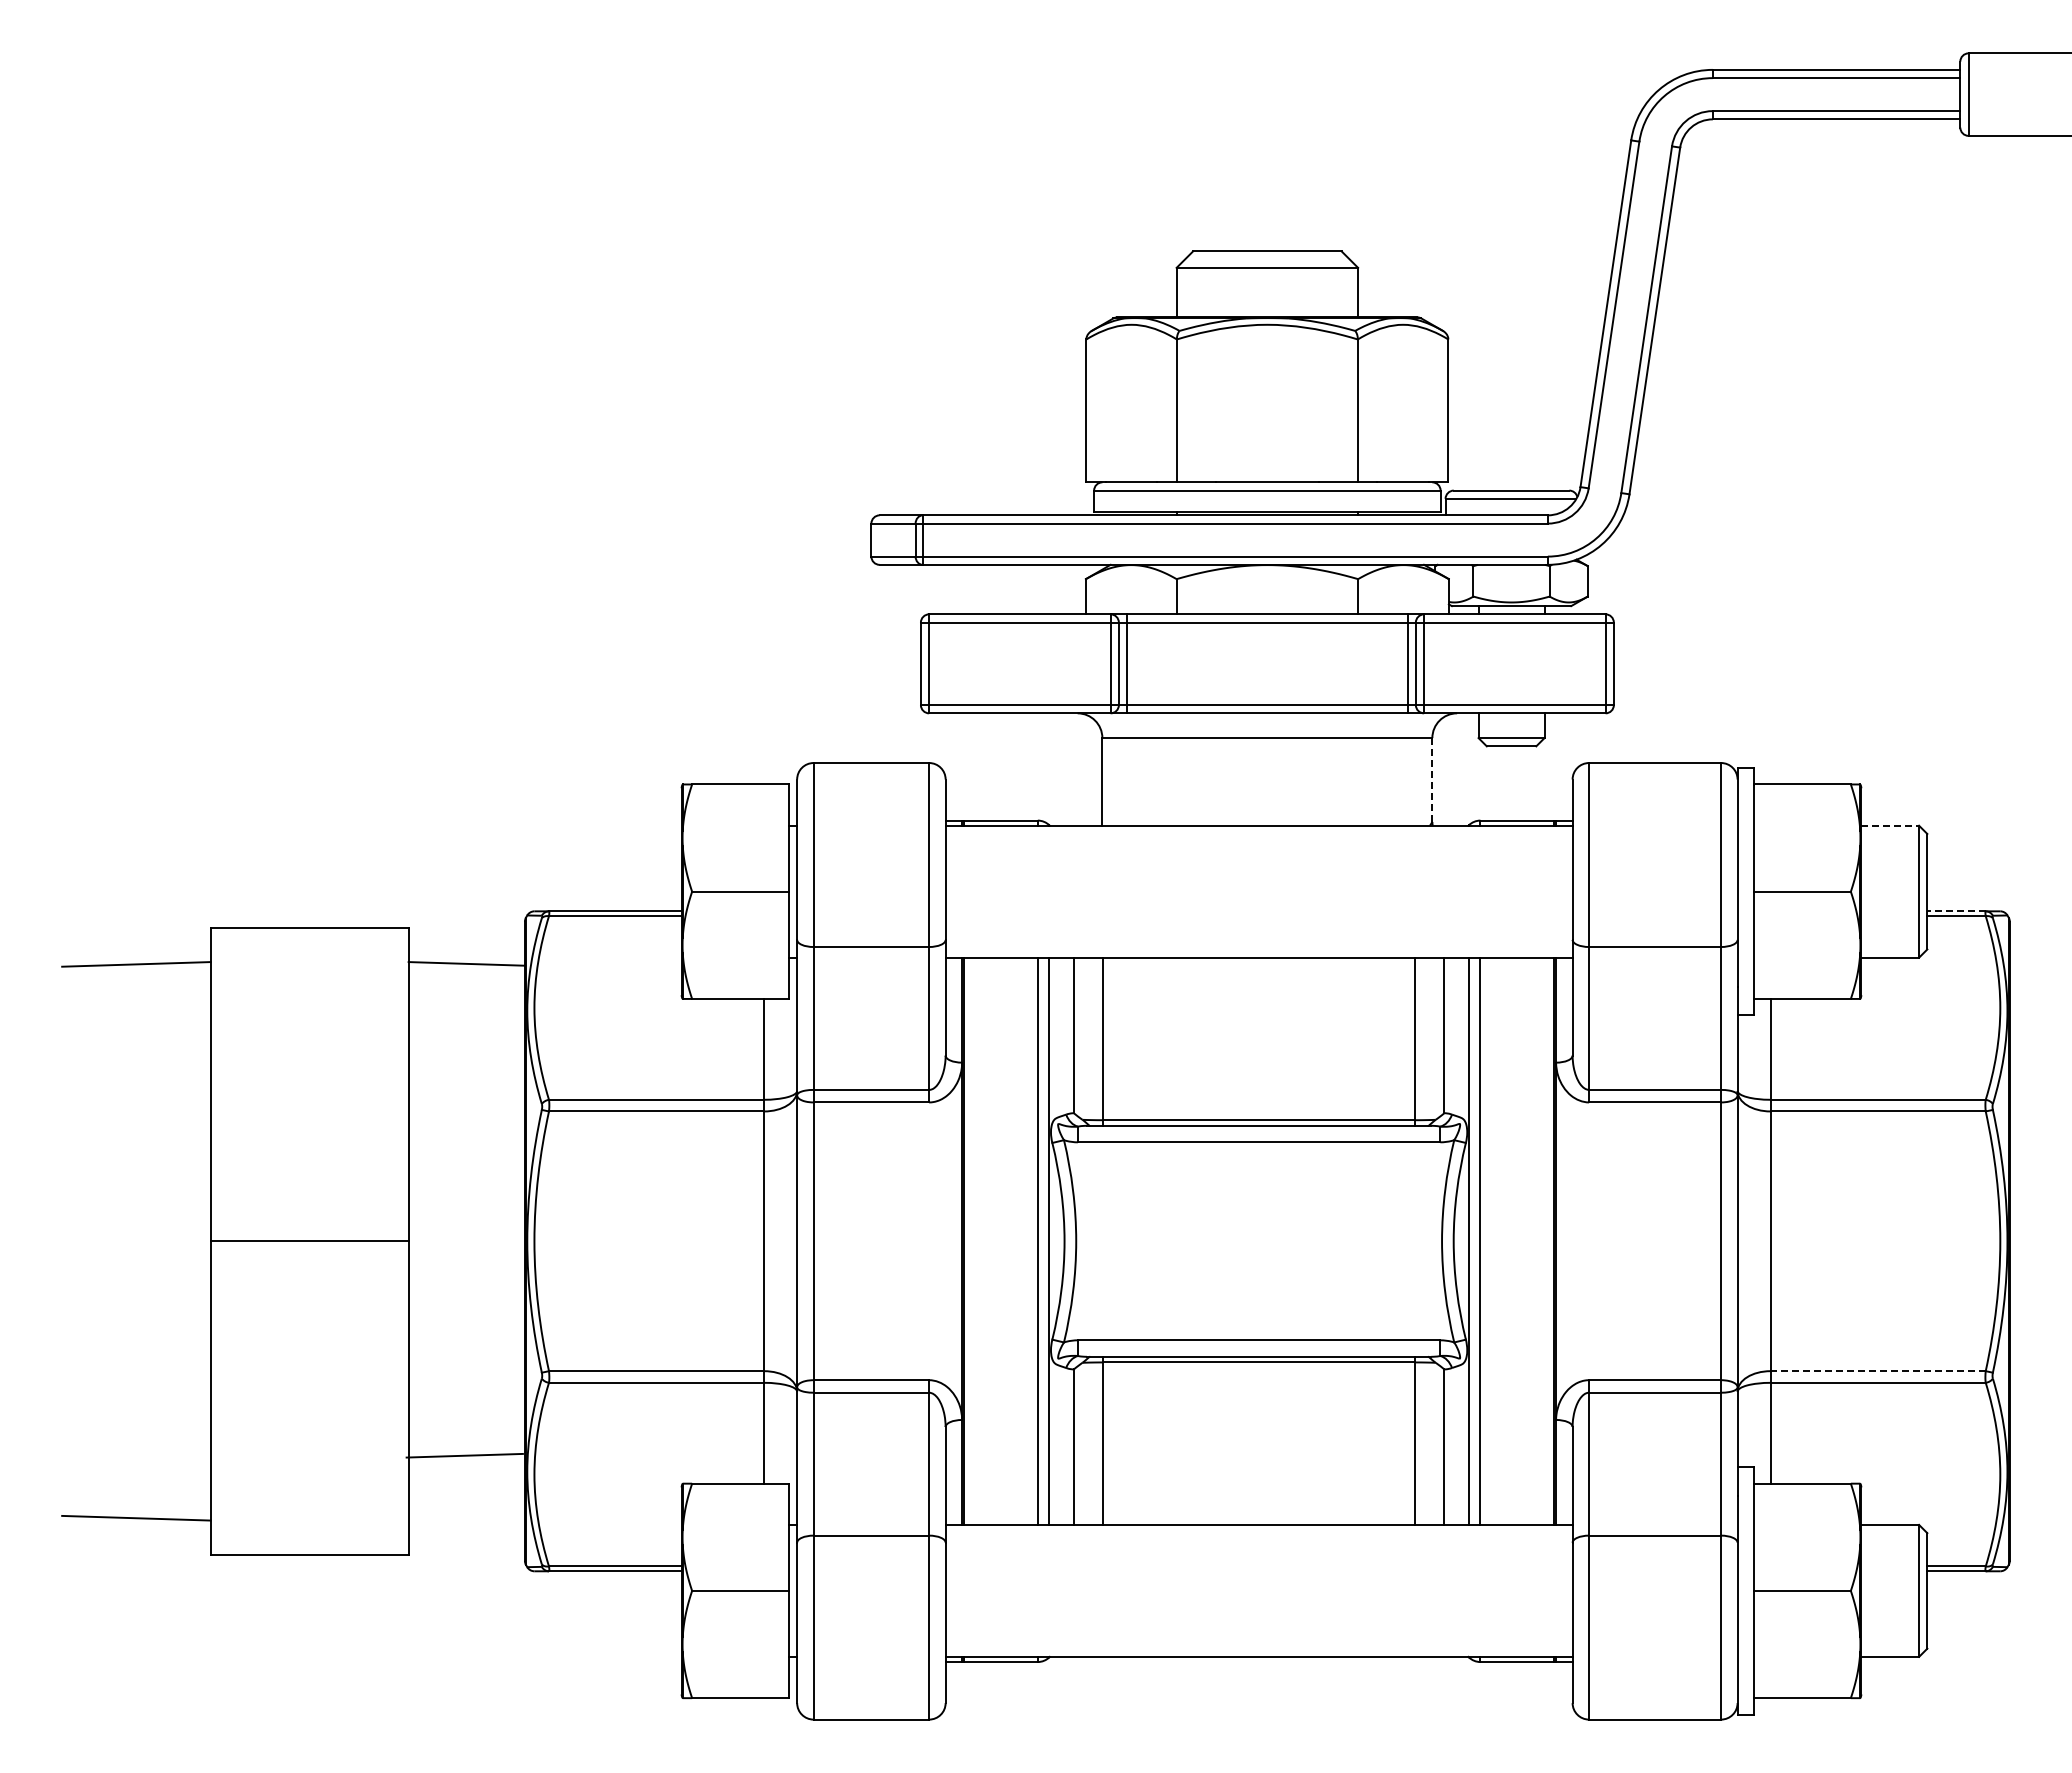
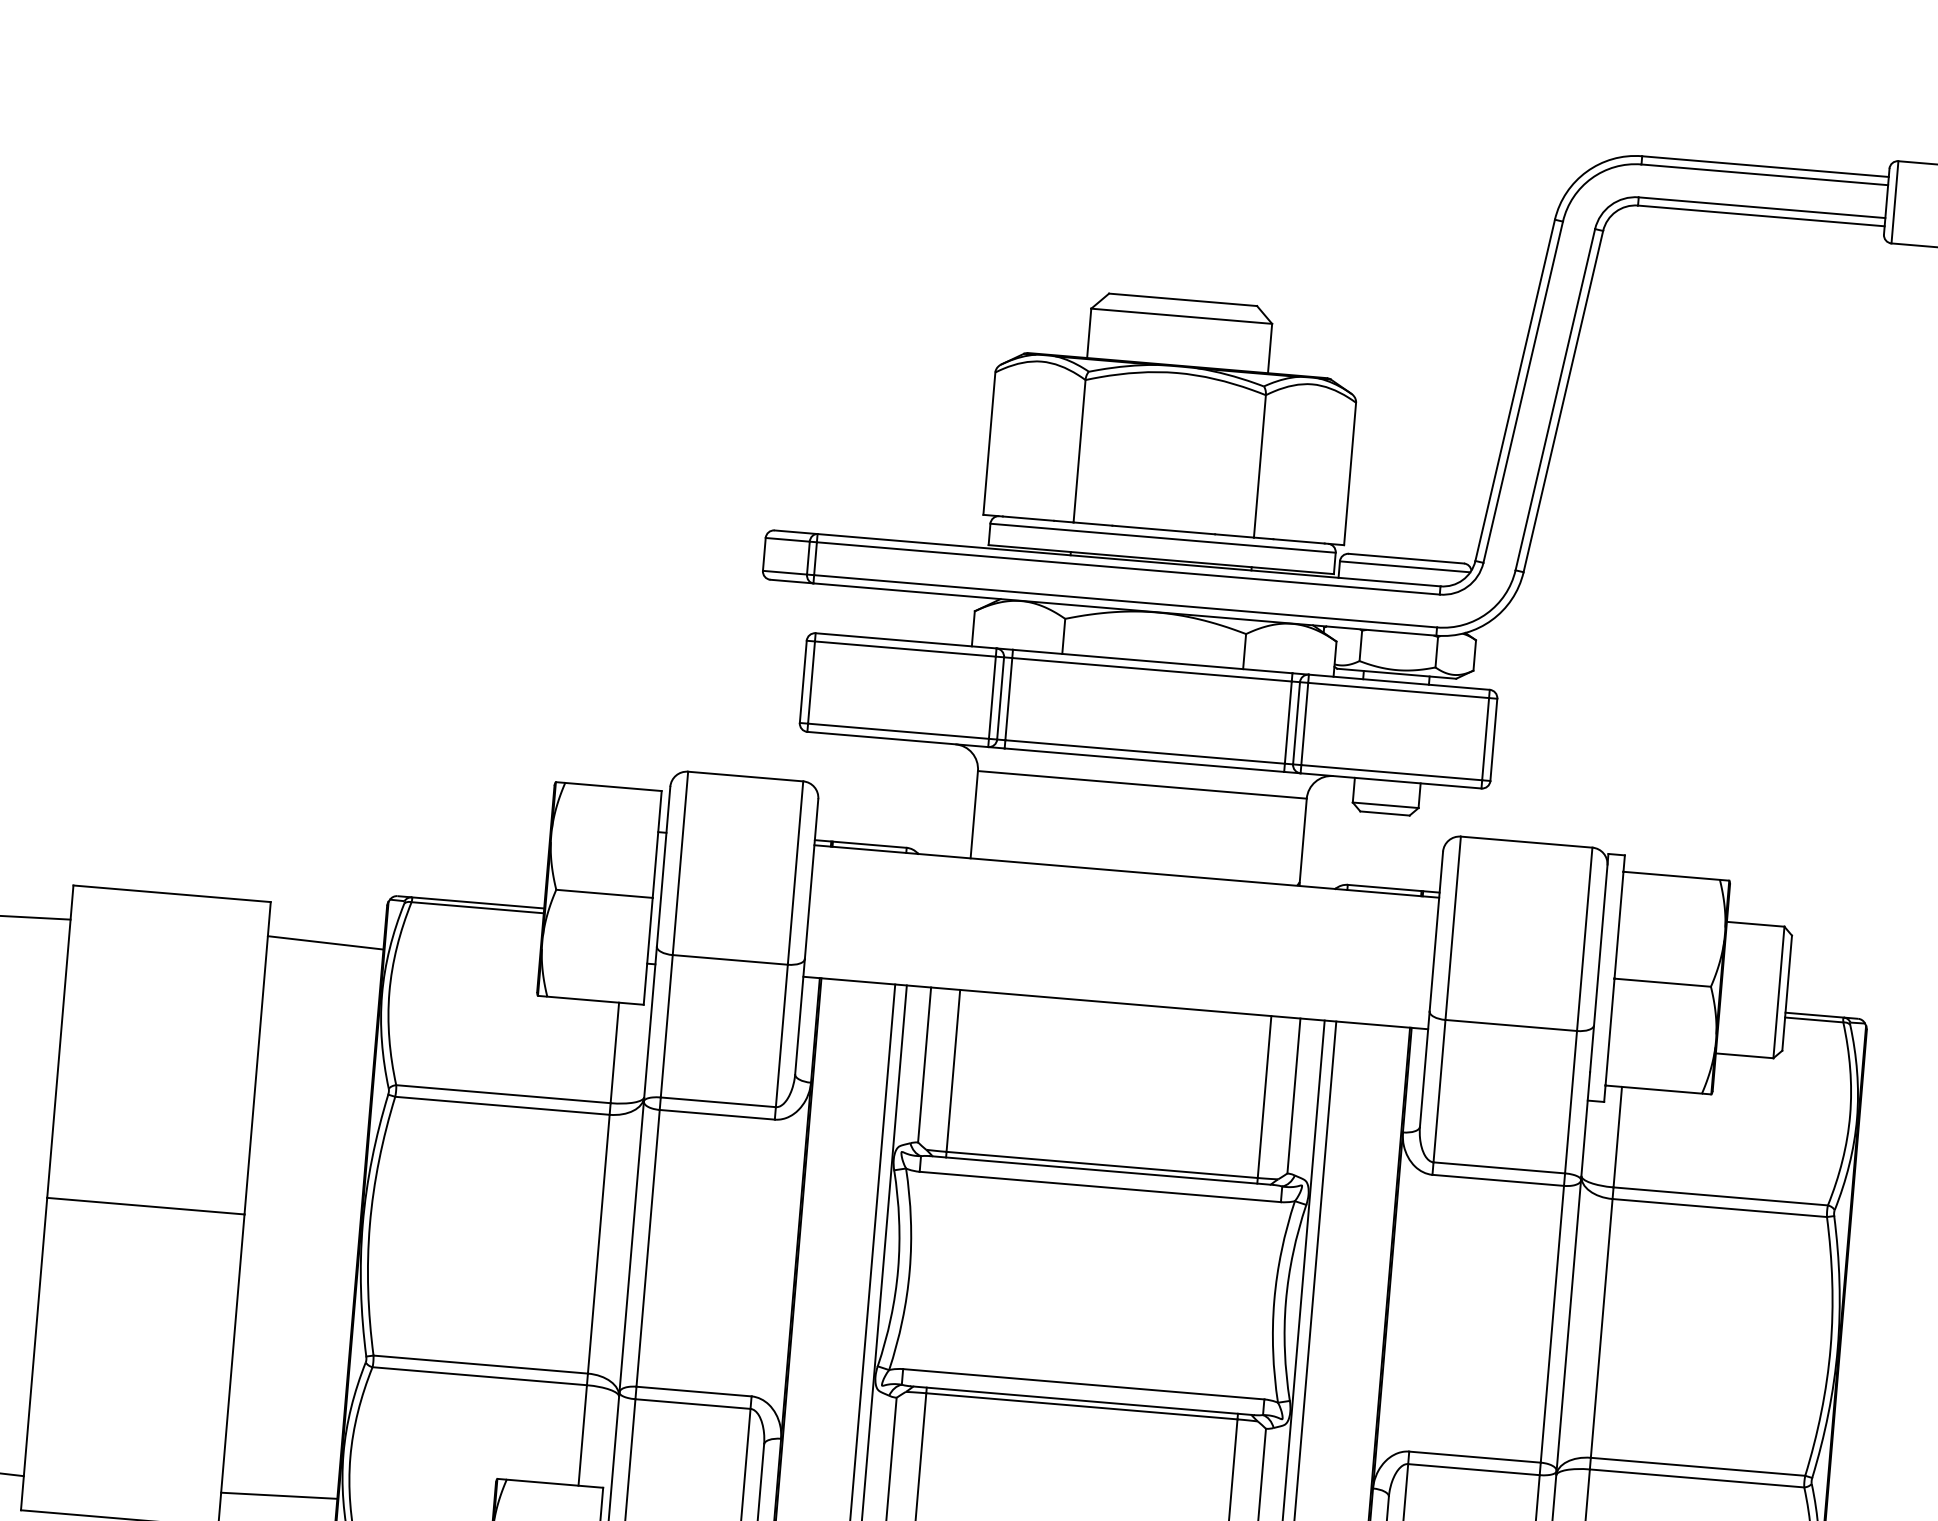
line: (1432, 780) -> (1303, 840), dashed -> solid
line: (1890, 825) -> (1755, 924), dashed -> solid
line: (1956, 911) -> (1814, 1015), dashed -> solid
line: (1878, 1371) -> (1698, 1467), dashed -> solid
line: (464, 1455) -> (278, 1495), moved

